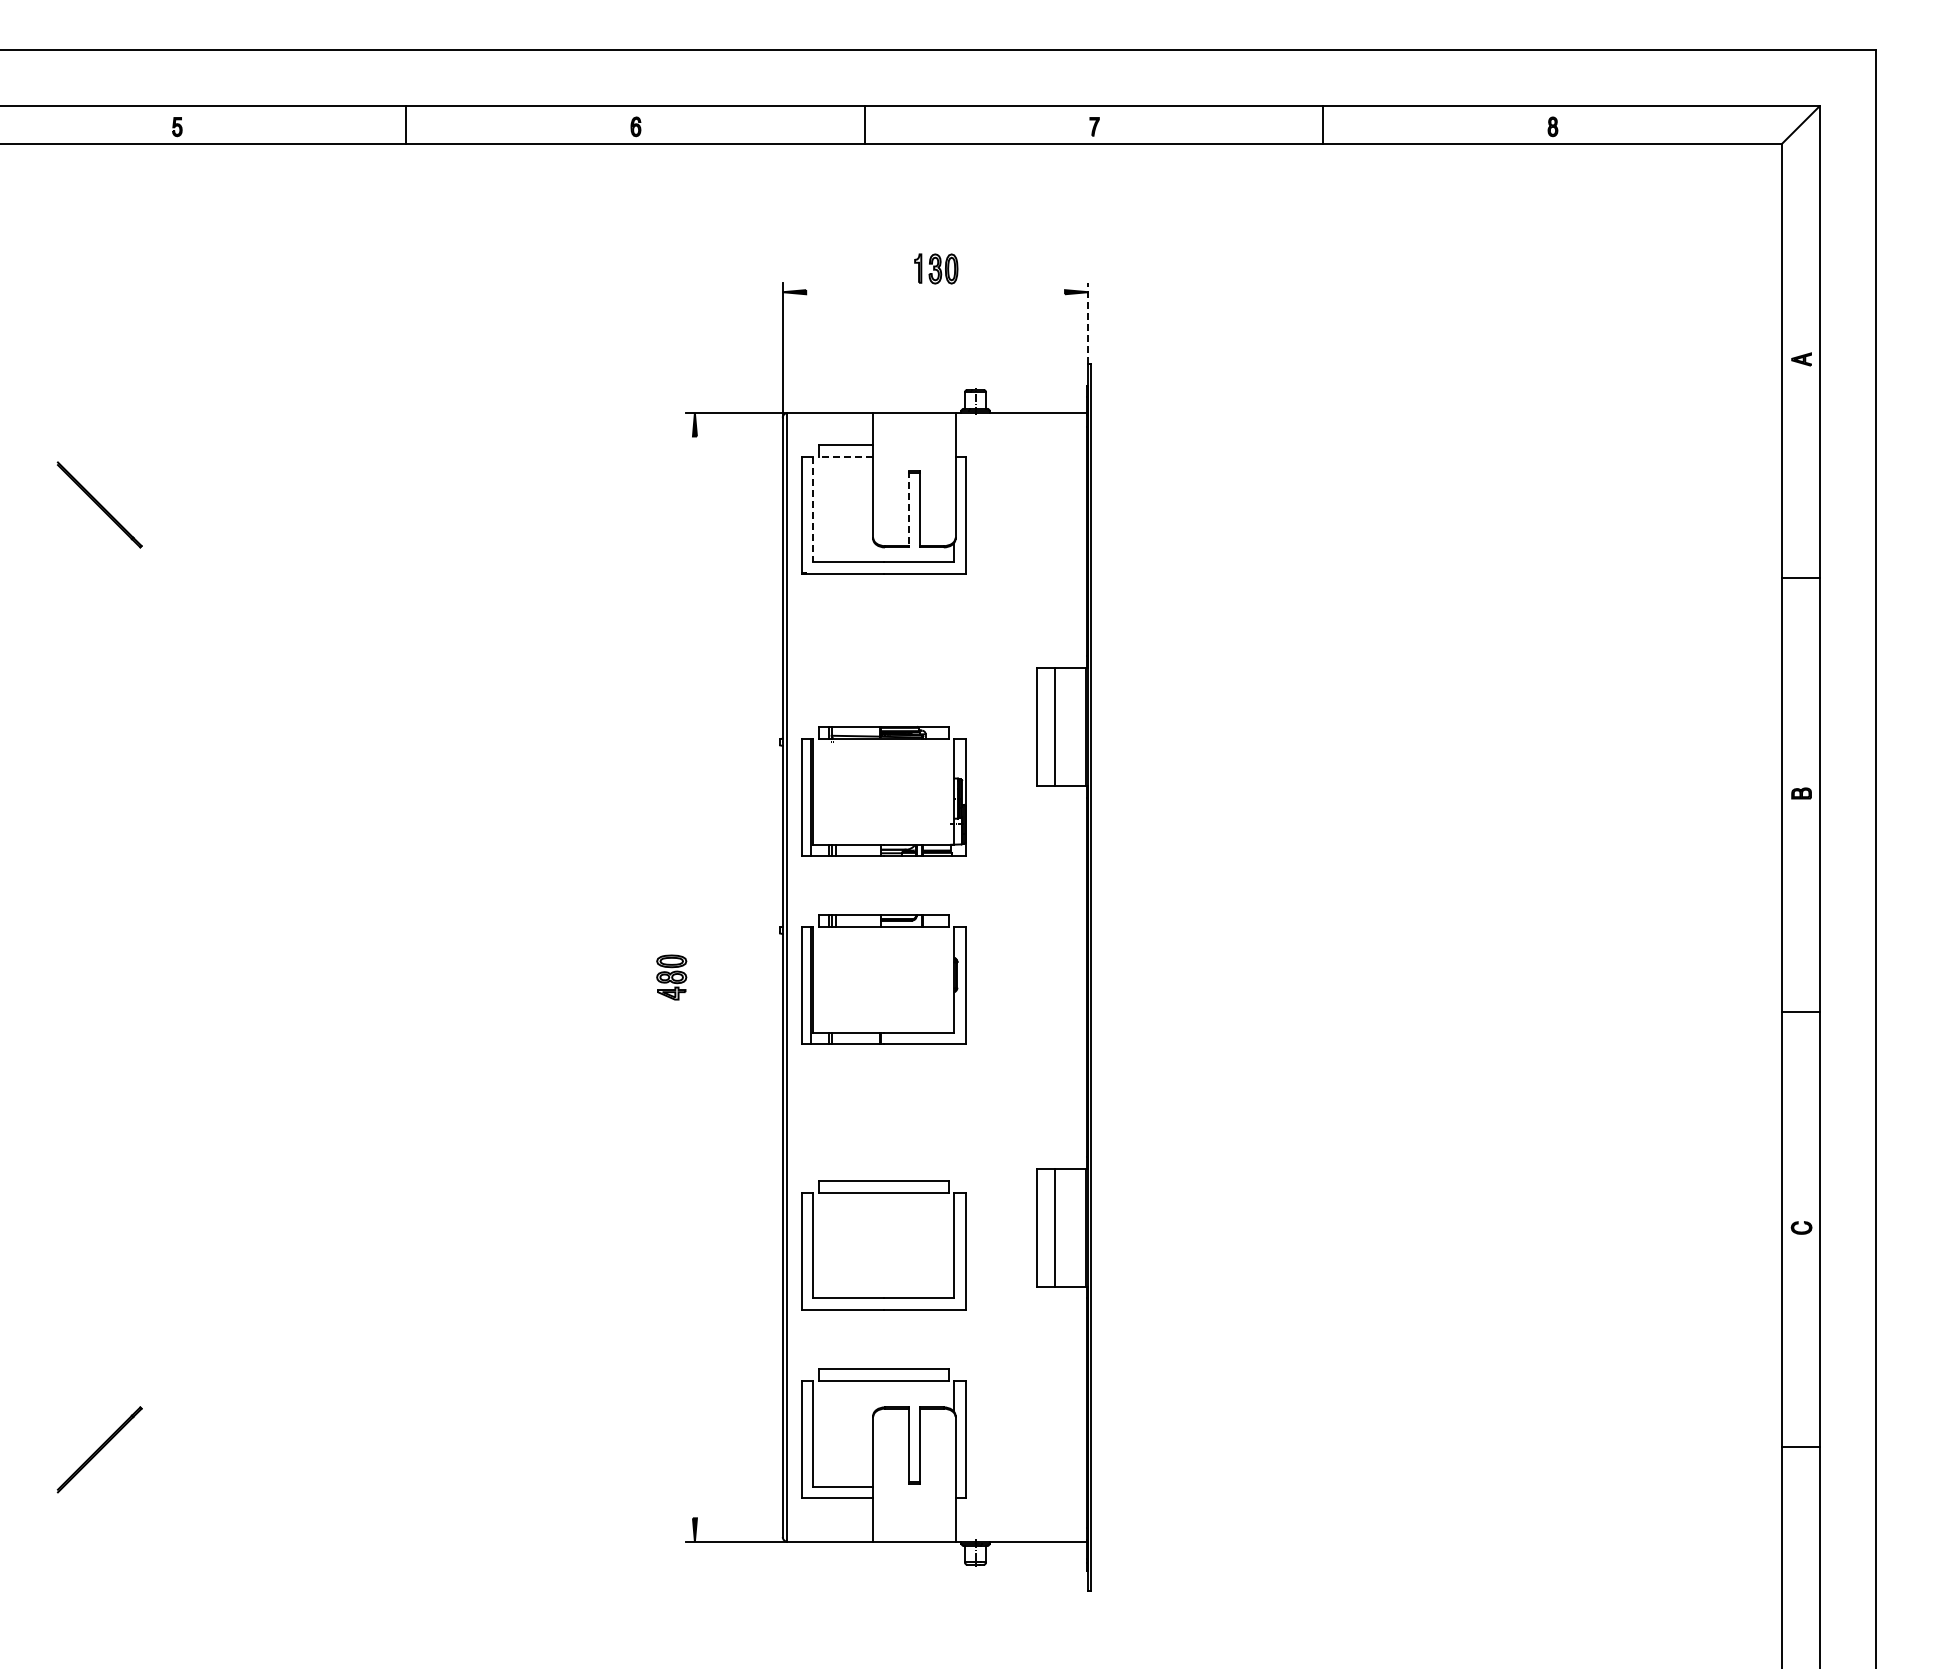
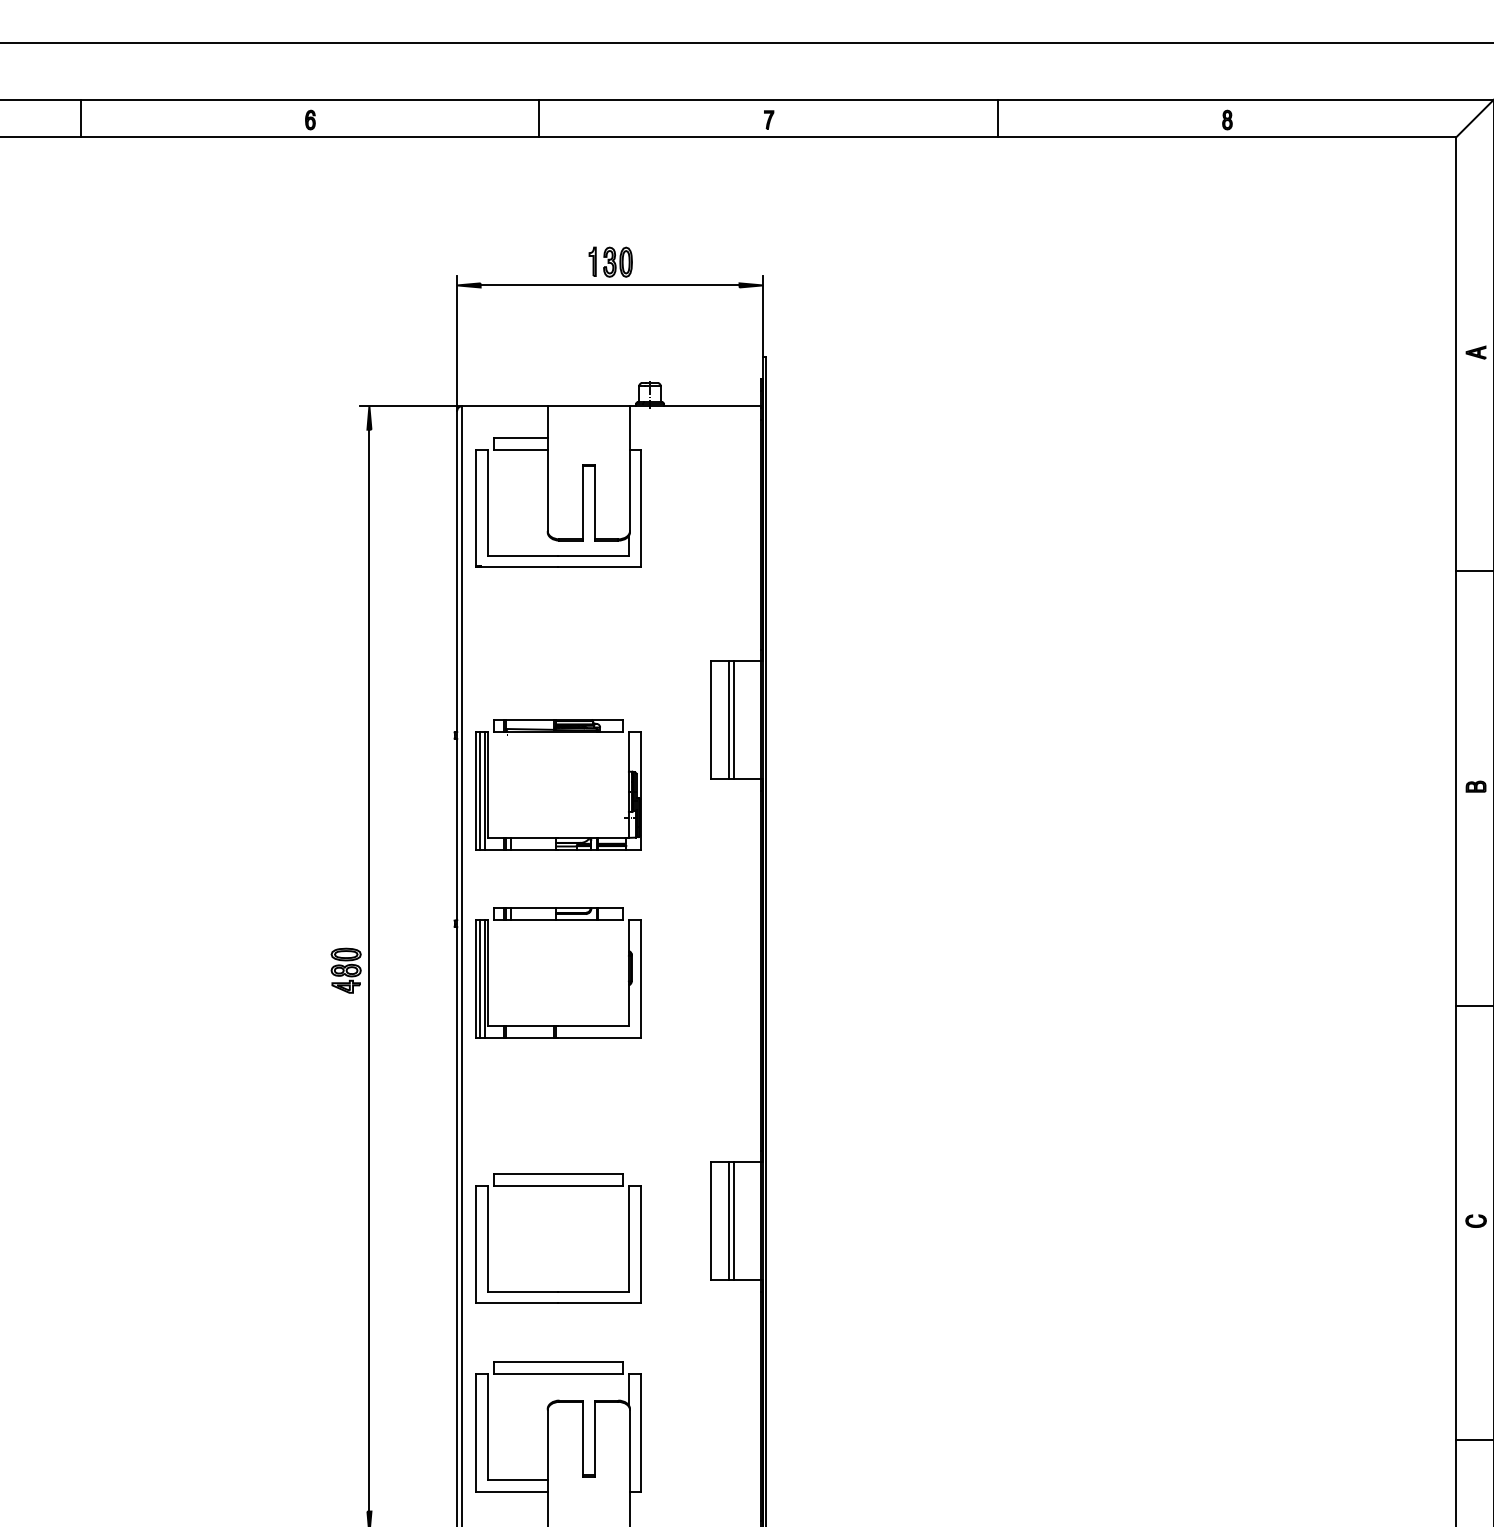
line: (935, 292) -> (609, 285), added
line: (1088, 322) -> (762, 315), dashed -> solid
line: (845, 456) -> (519, 449), dashed -> solid
line: (813, 509) -> (487, 502), dashed -> solid
line: (908, 509) -> (582, 502), dashed -> solid
line: (1059, 726) -> (733, 719), added
line: (805, 797) -> (479, 790), added
line: (694, 977) -> (368, 970), added
line: (805, 985) -> (479, 978), added
line: (1059, 1227) -> (733, 1220), added

